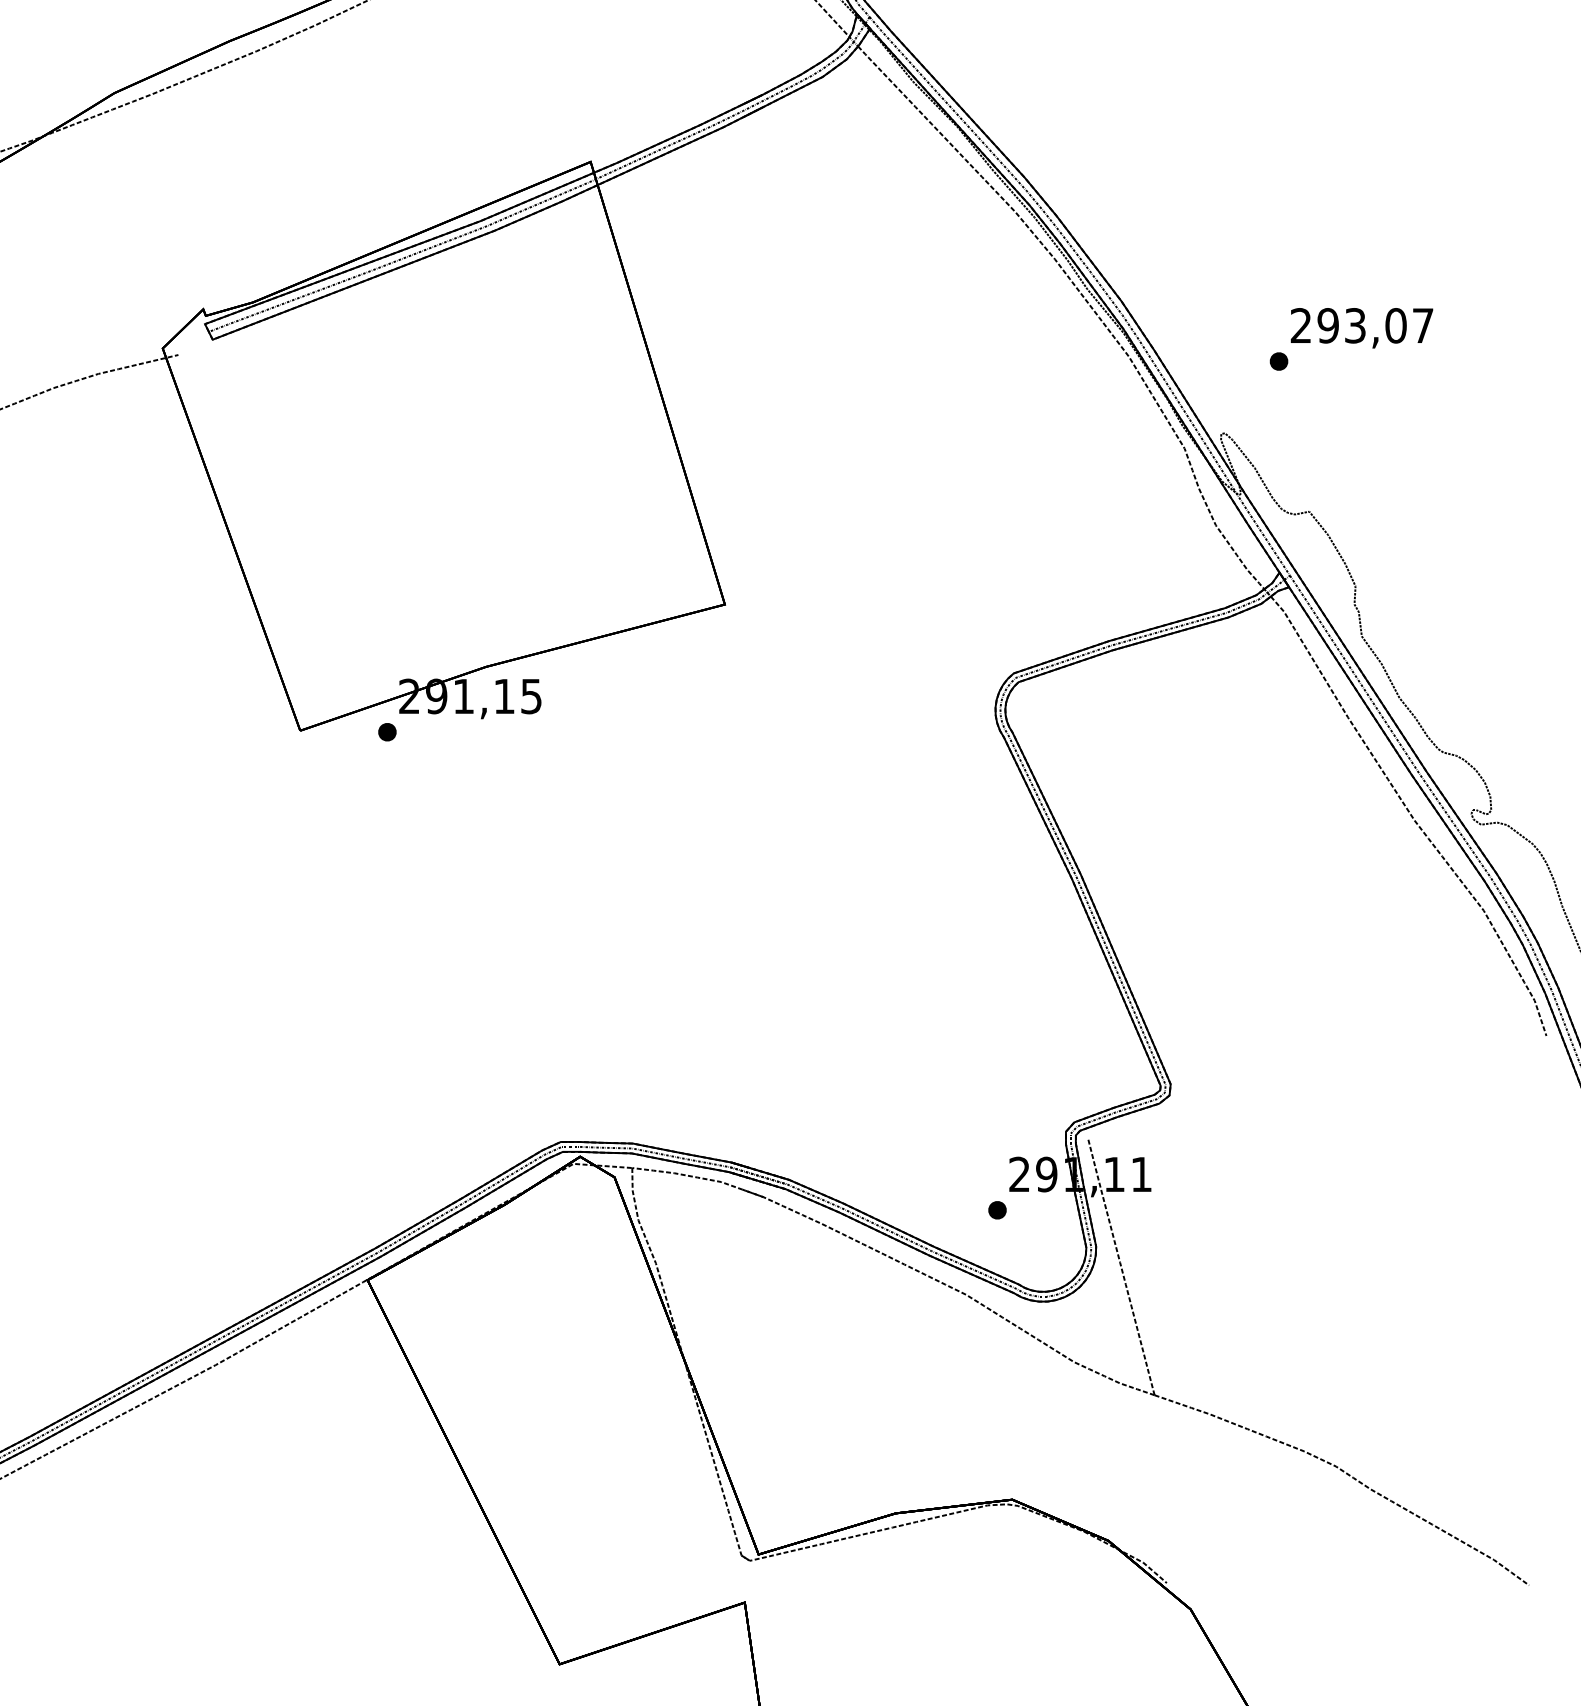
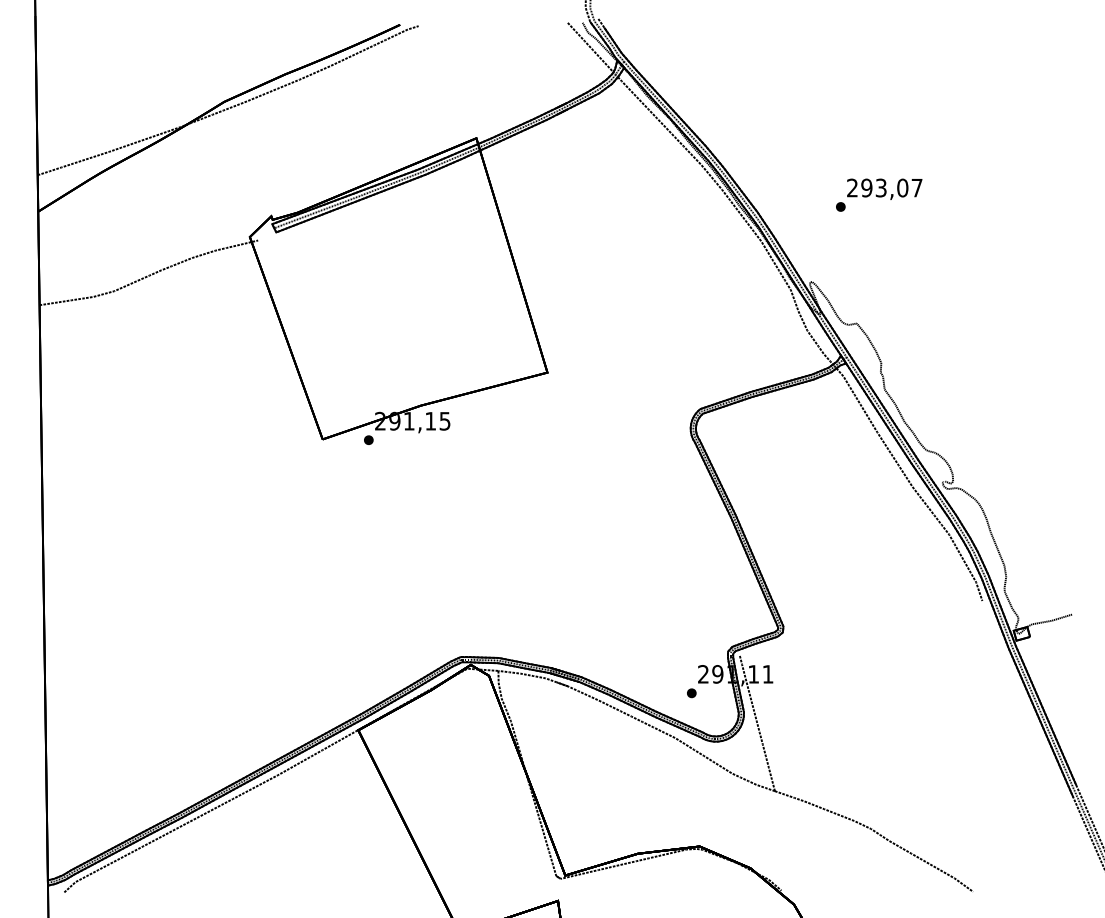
text: (1352, 337) -> (879, 194), moved

